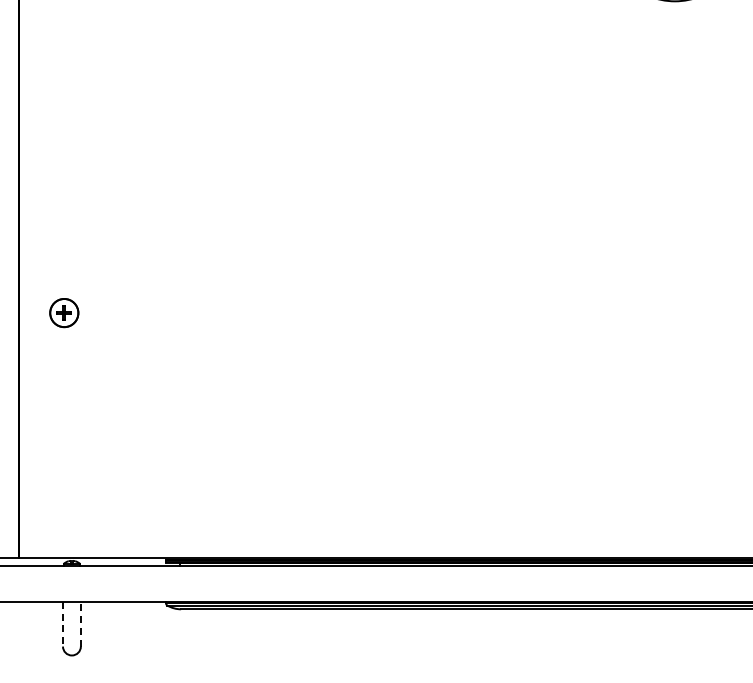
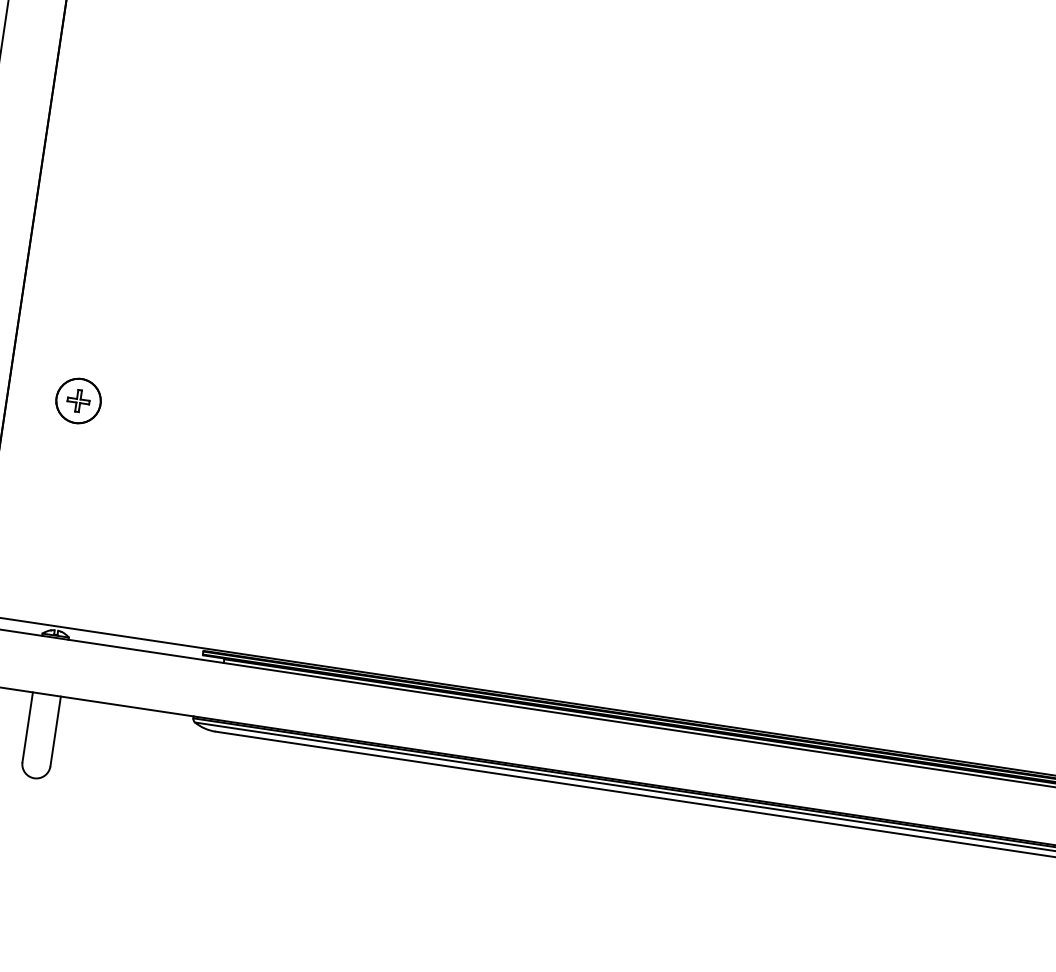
part: (64, 313) -> (78, 401), moved
line: (80, 623) -> (55, 730), dashed -> solid
line: (62, 624) -> (26, 727), dashed -> solid

